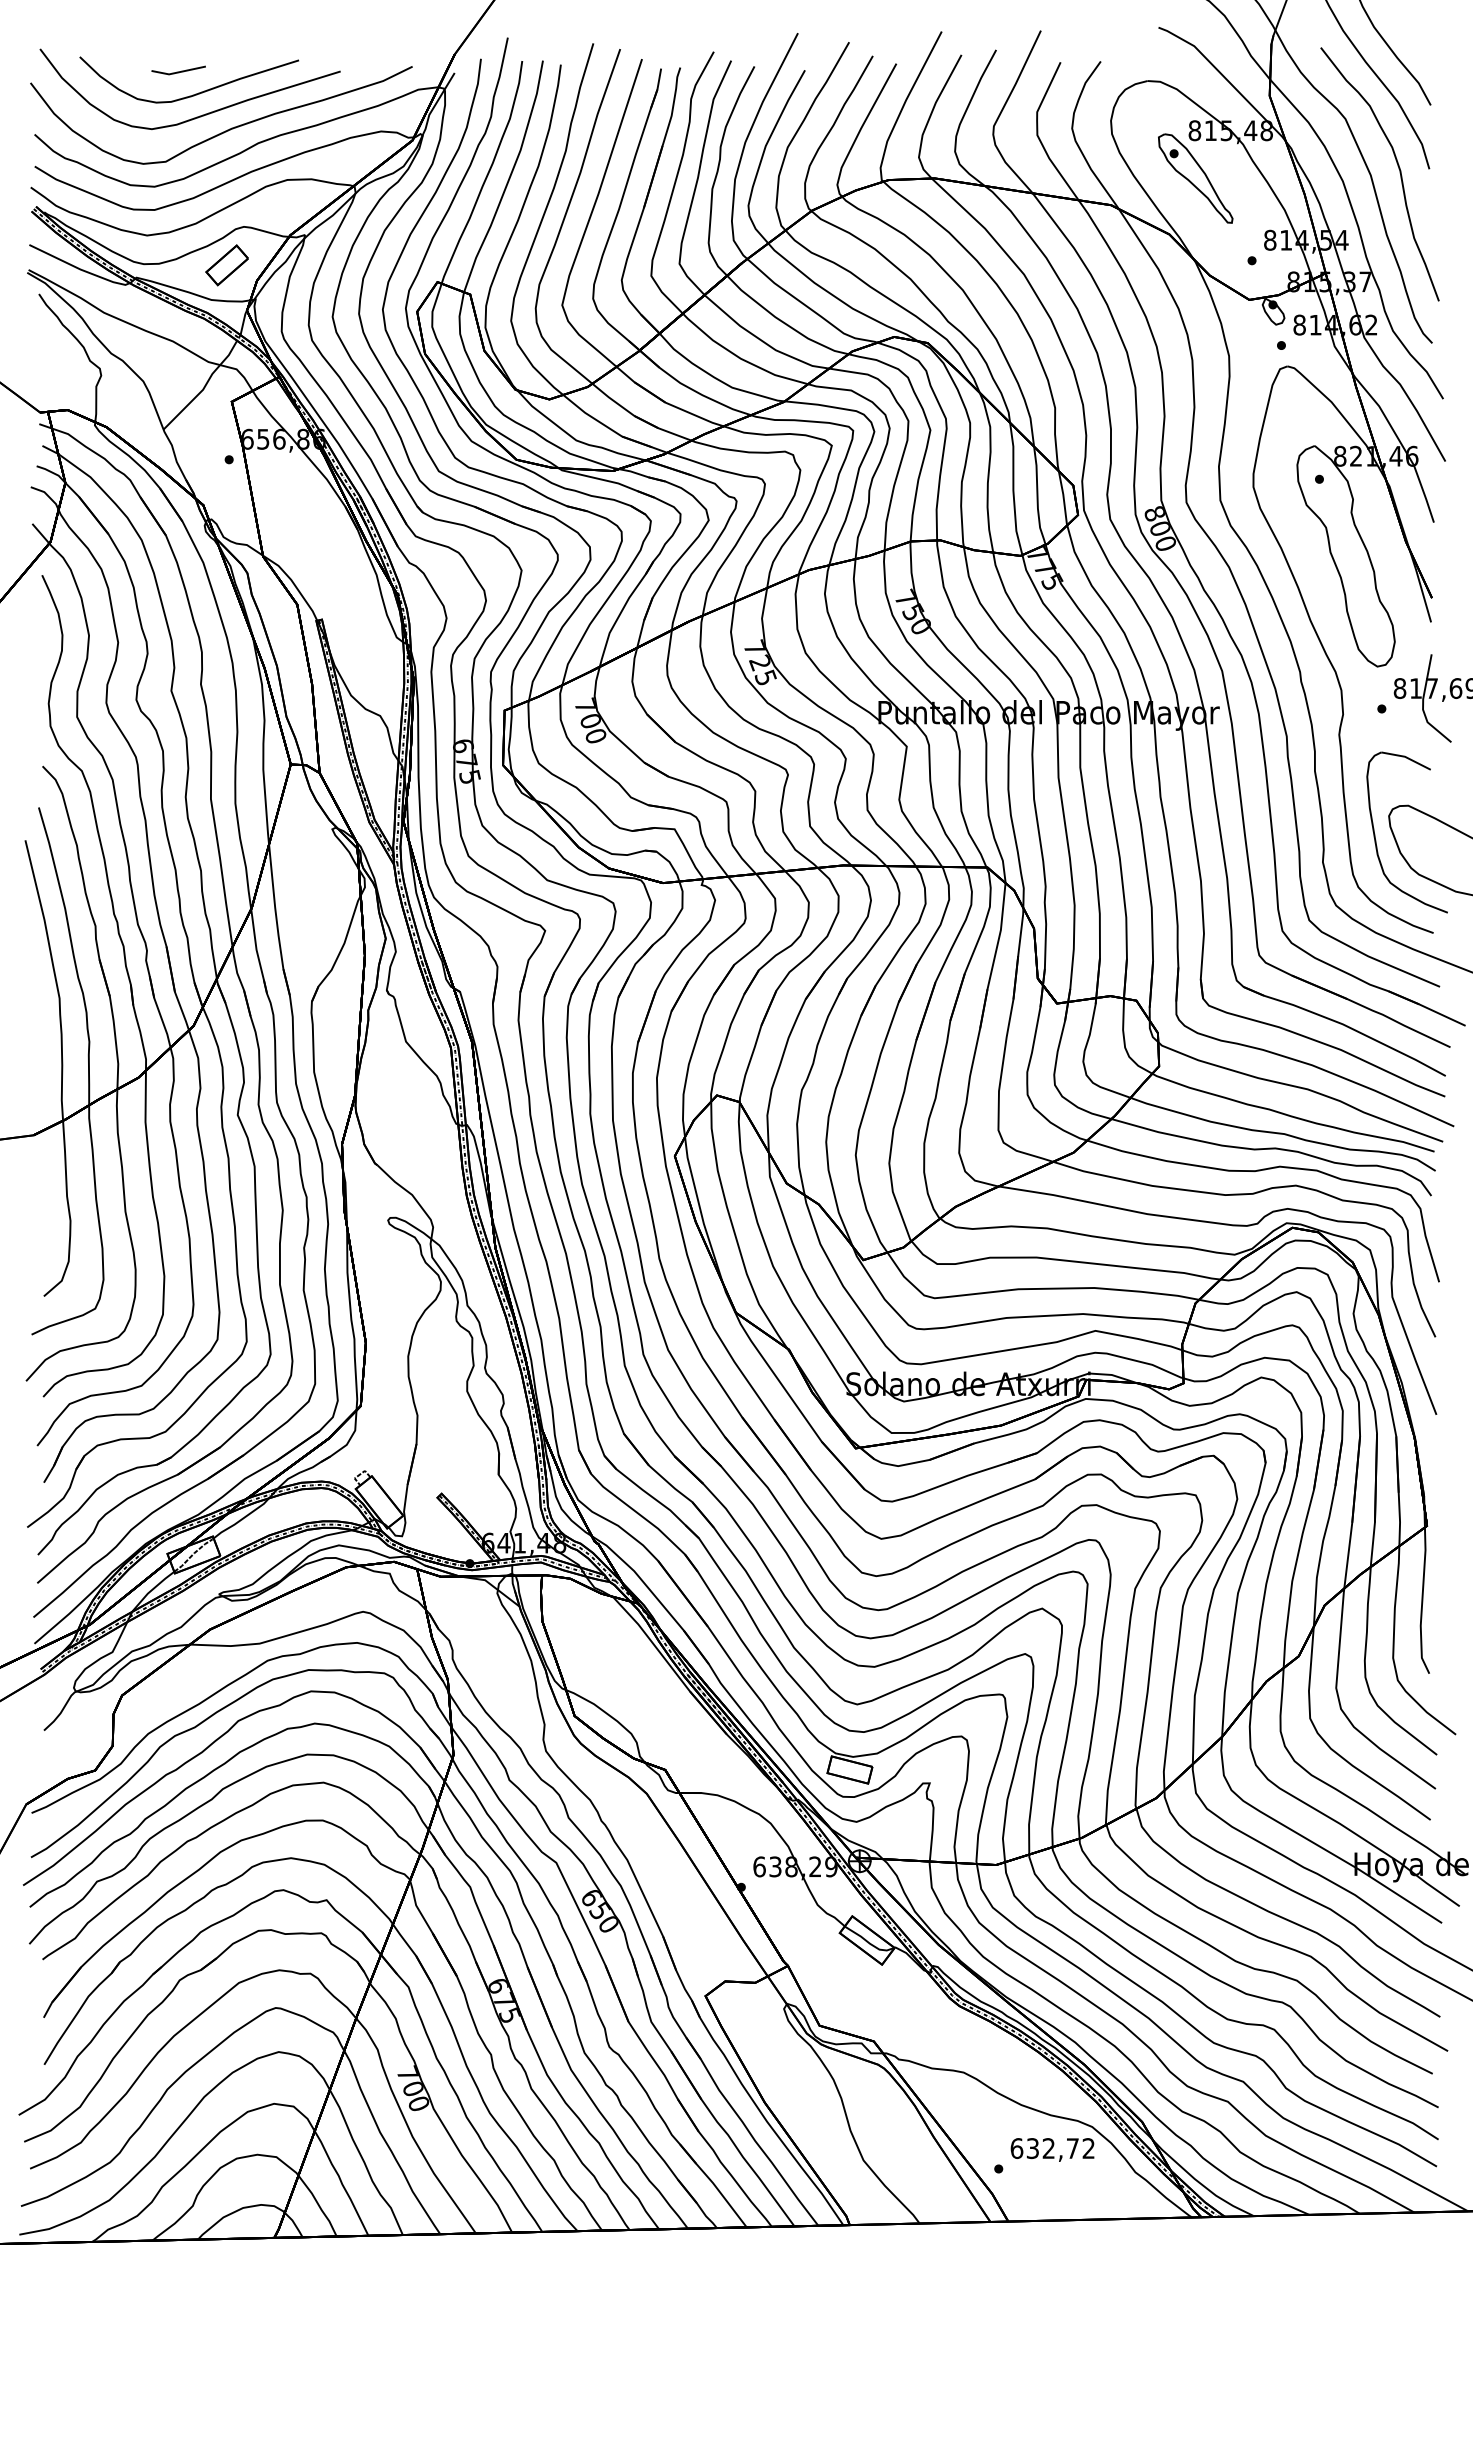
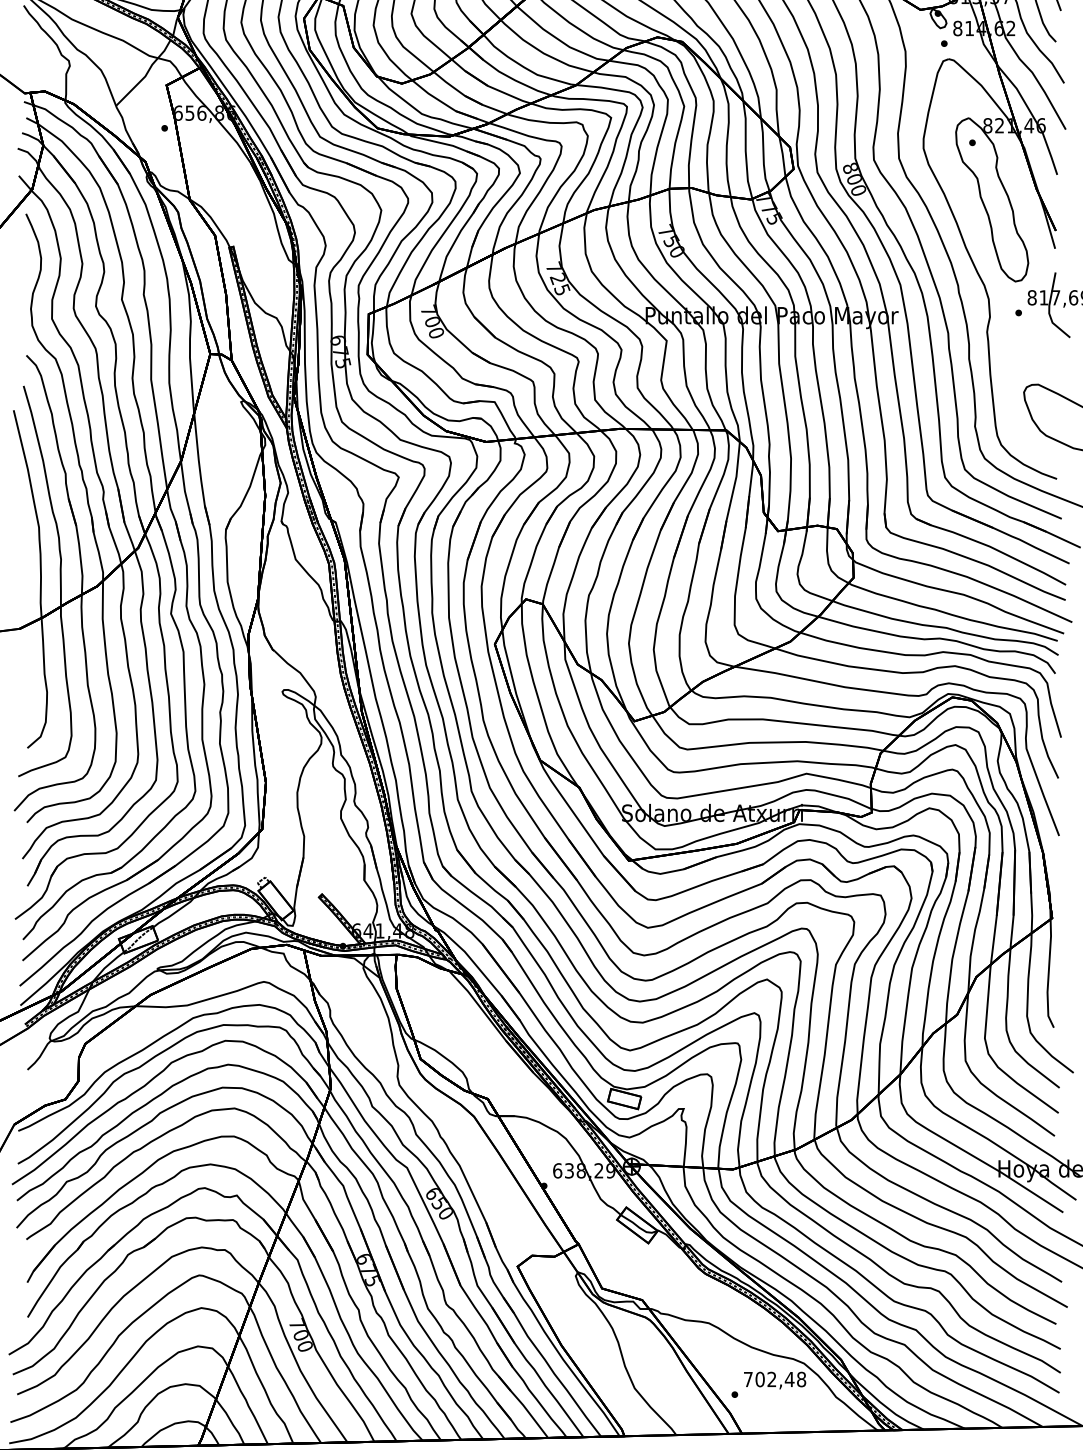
part: (1376, 840) -> (1014, 410), removed
text: (1052, 2148) -> (774, 1379), 632,72 -> 702,48

